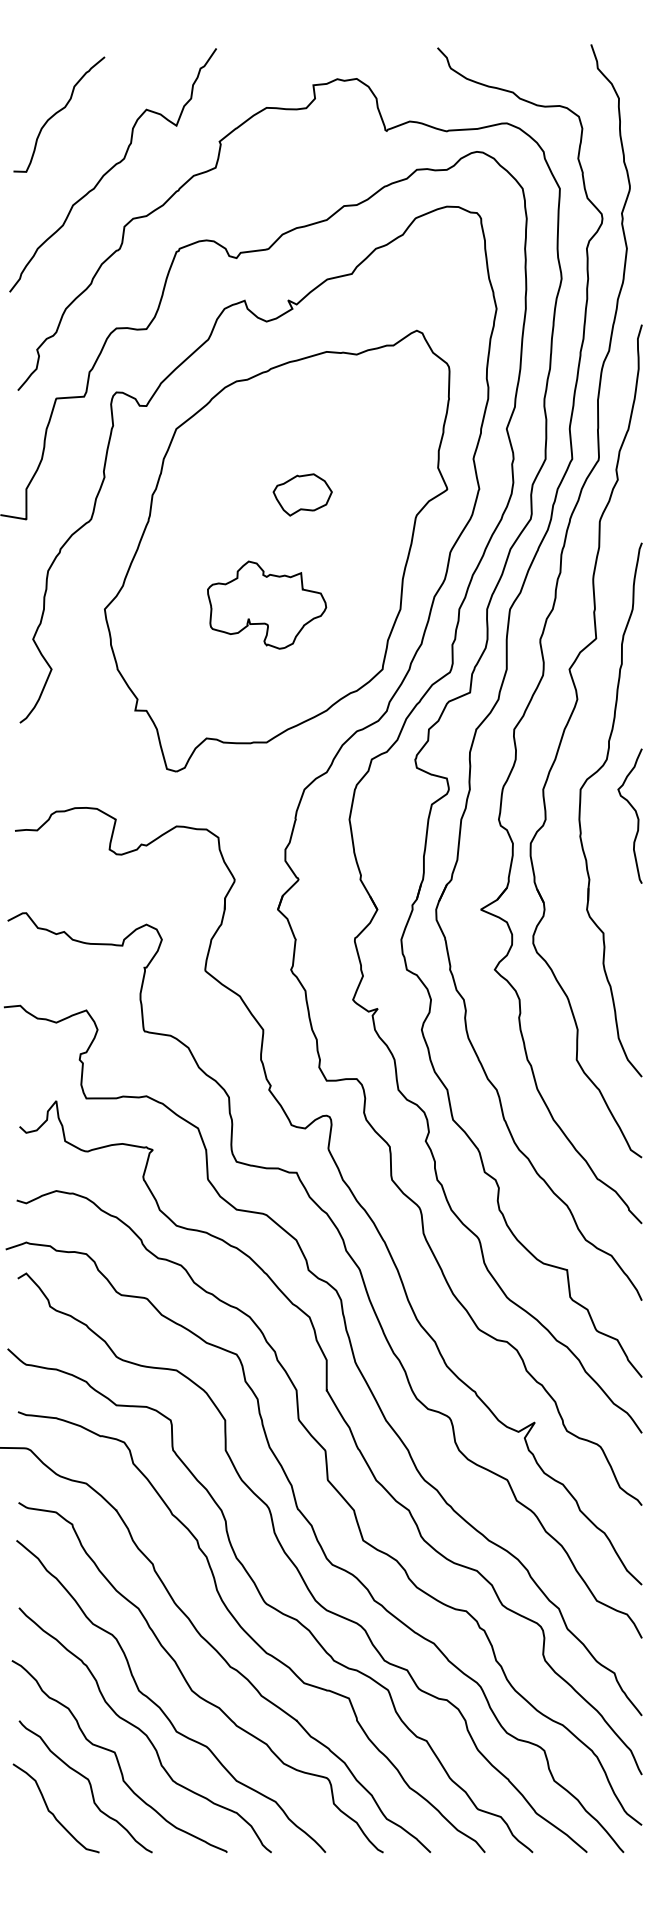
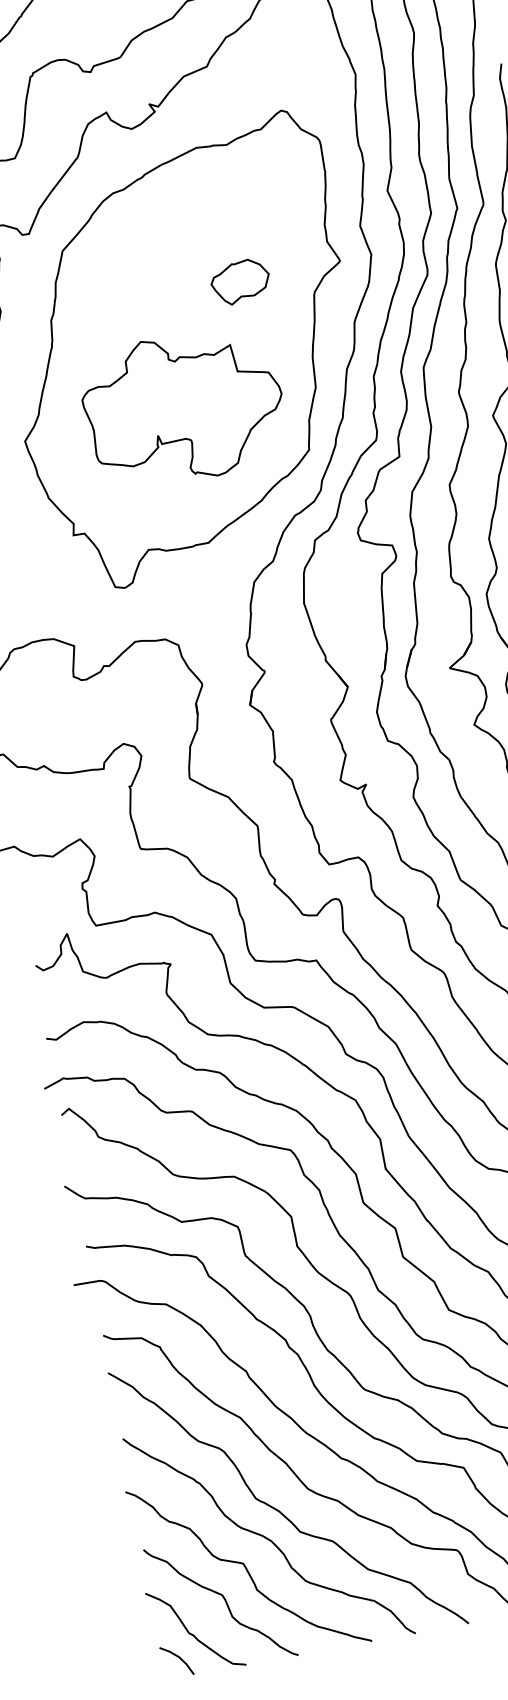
part: (302, 494) -> (240, 281), moved
part: (266, 604) -> (183, 407), size x1.67
curve: (32, 1832) -> (176, 1657), added

